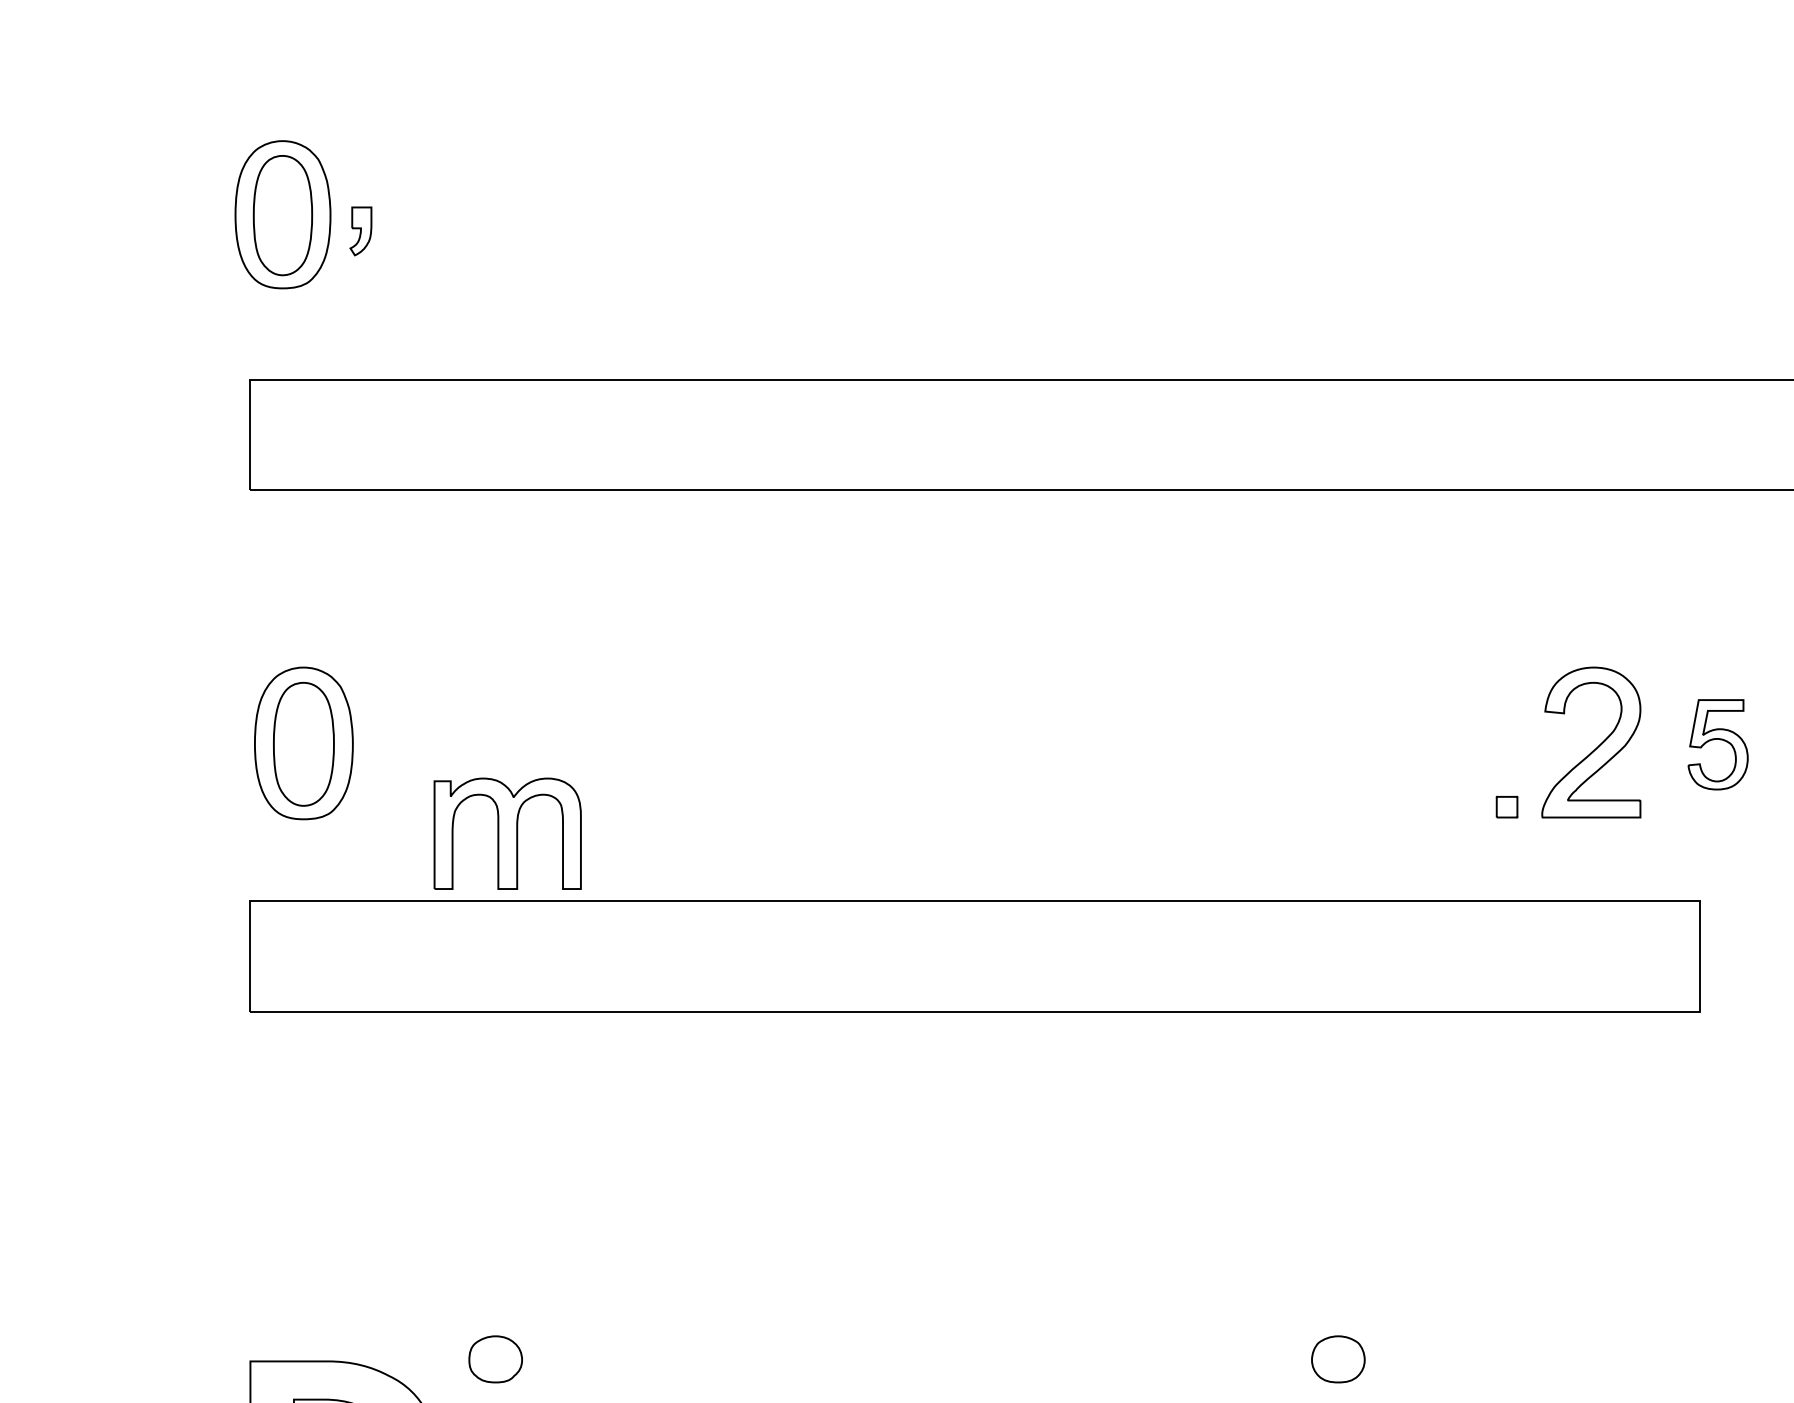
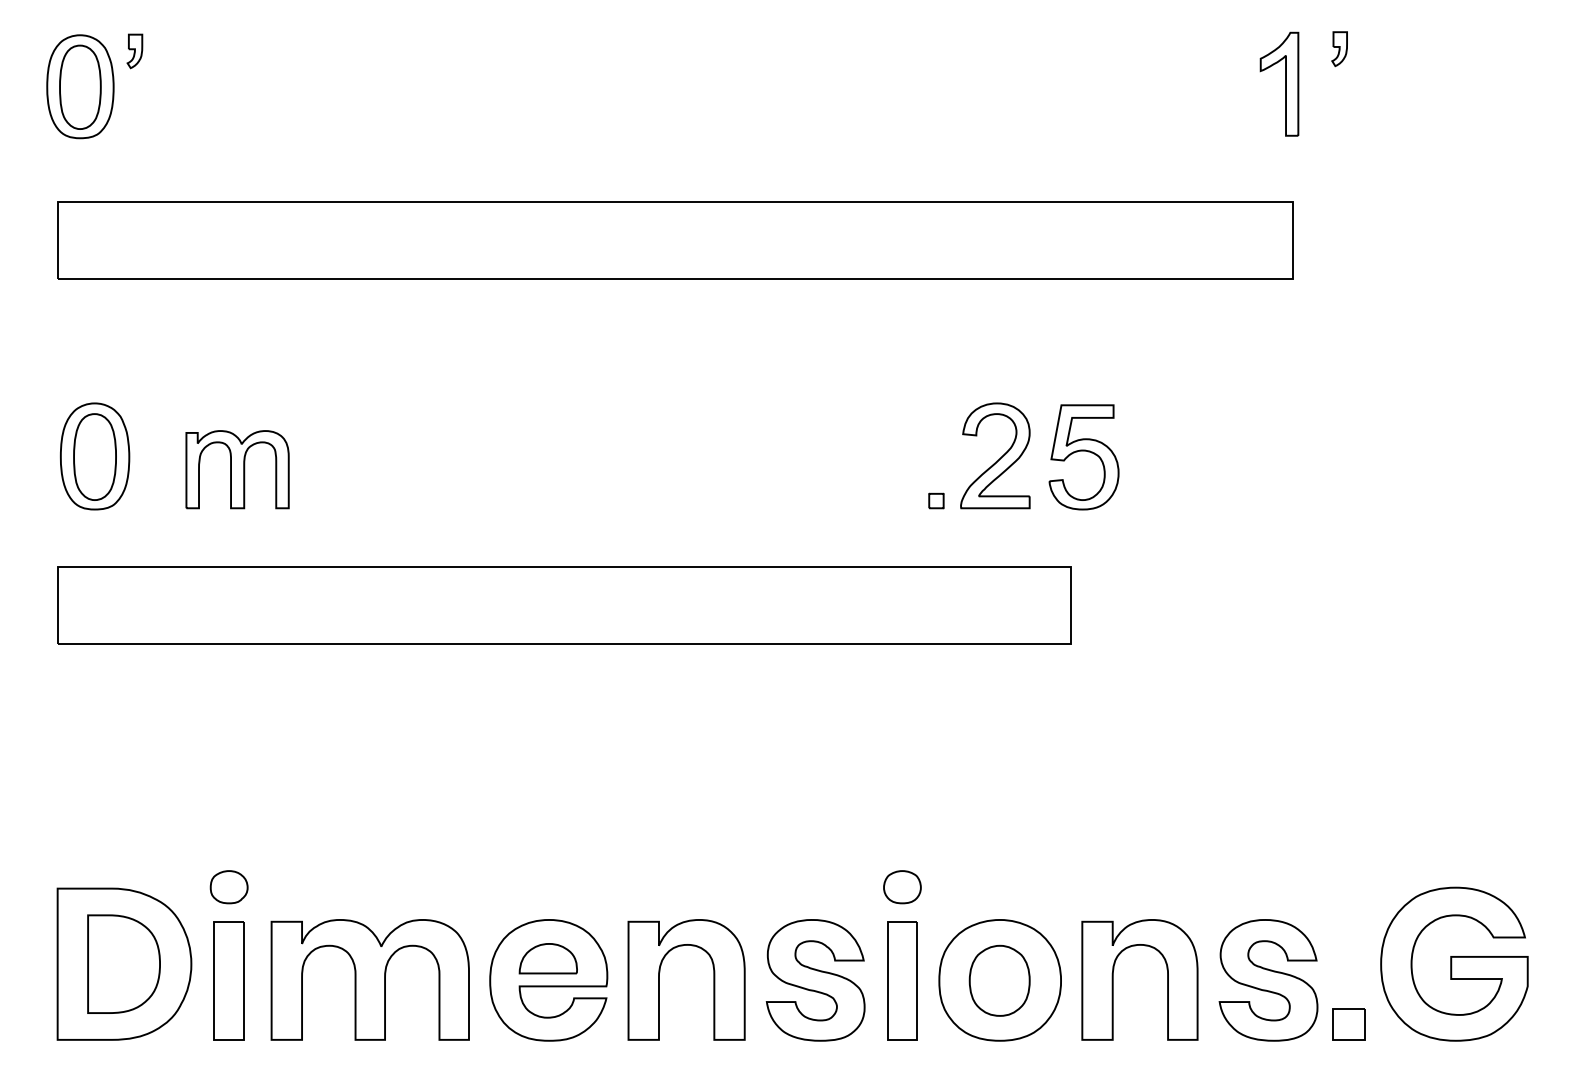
part: (360, 231) -> (134, 51), moved
part: (1717, 744) -> (1083, 457), size x1.67
part: (507, 833) -> (237, 469), moved
part: (1338, 1359) -> (902, 887), moved

